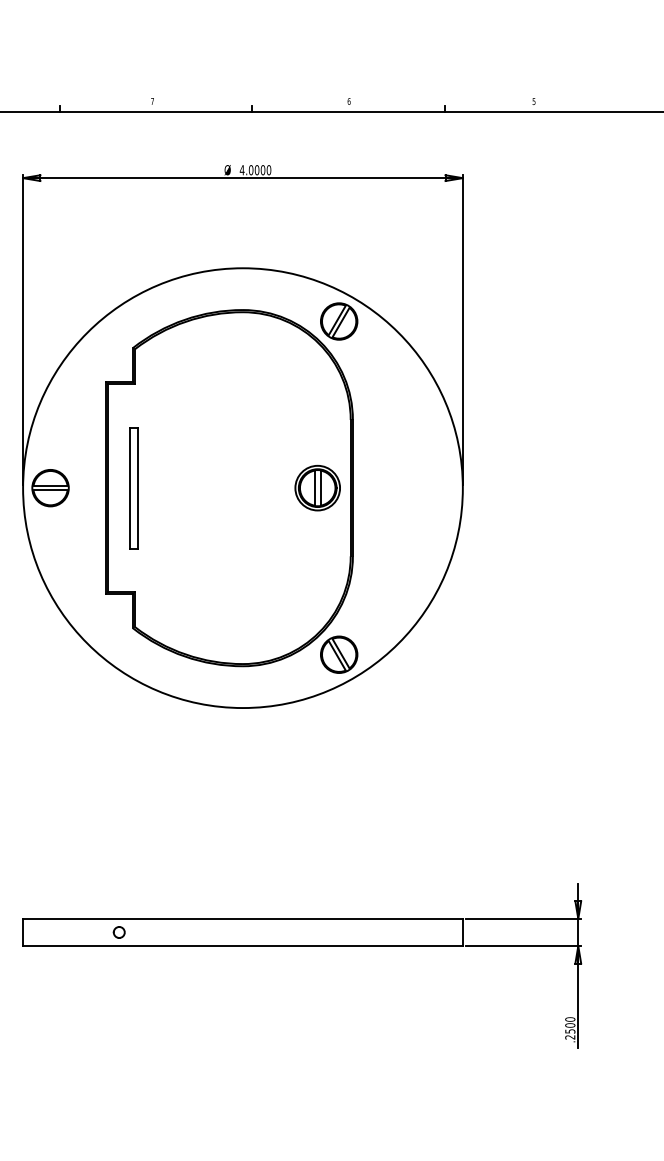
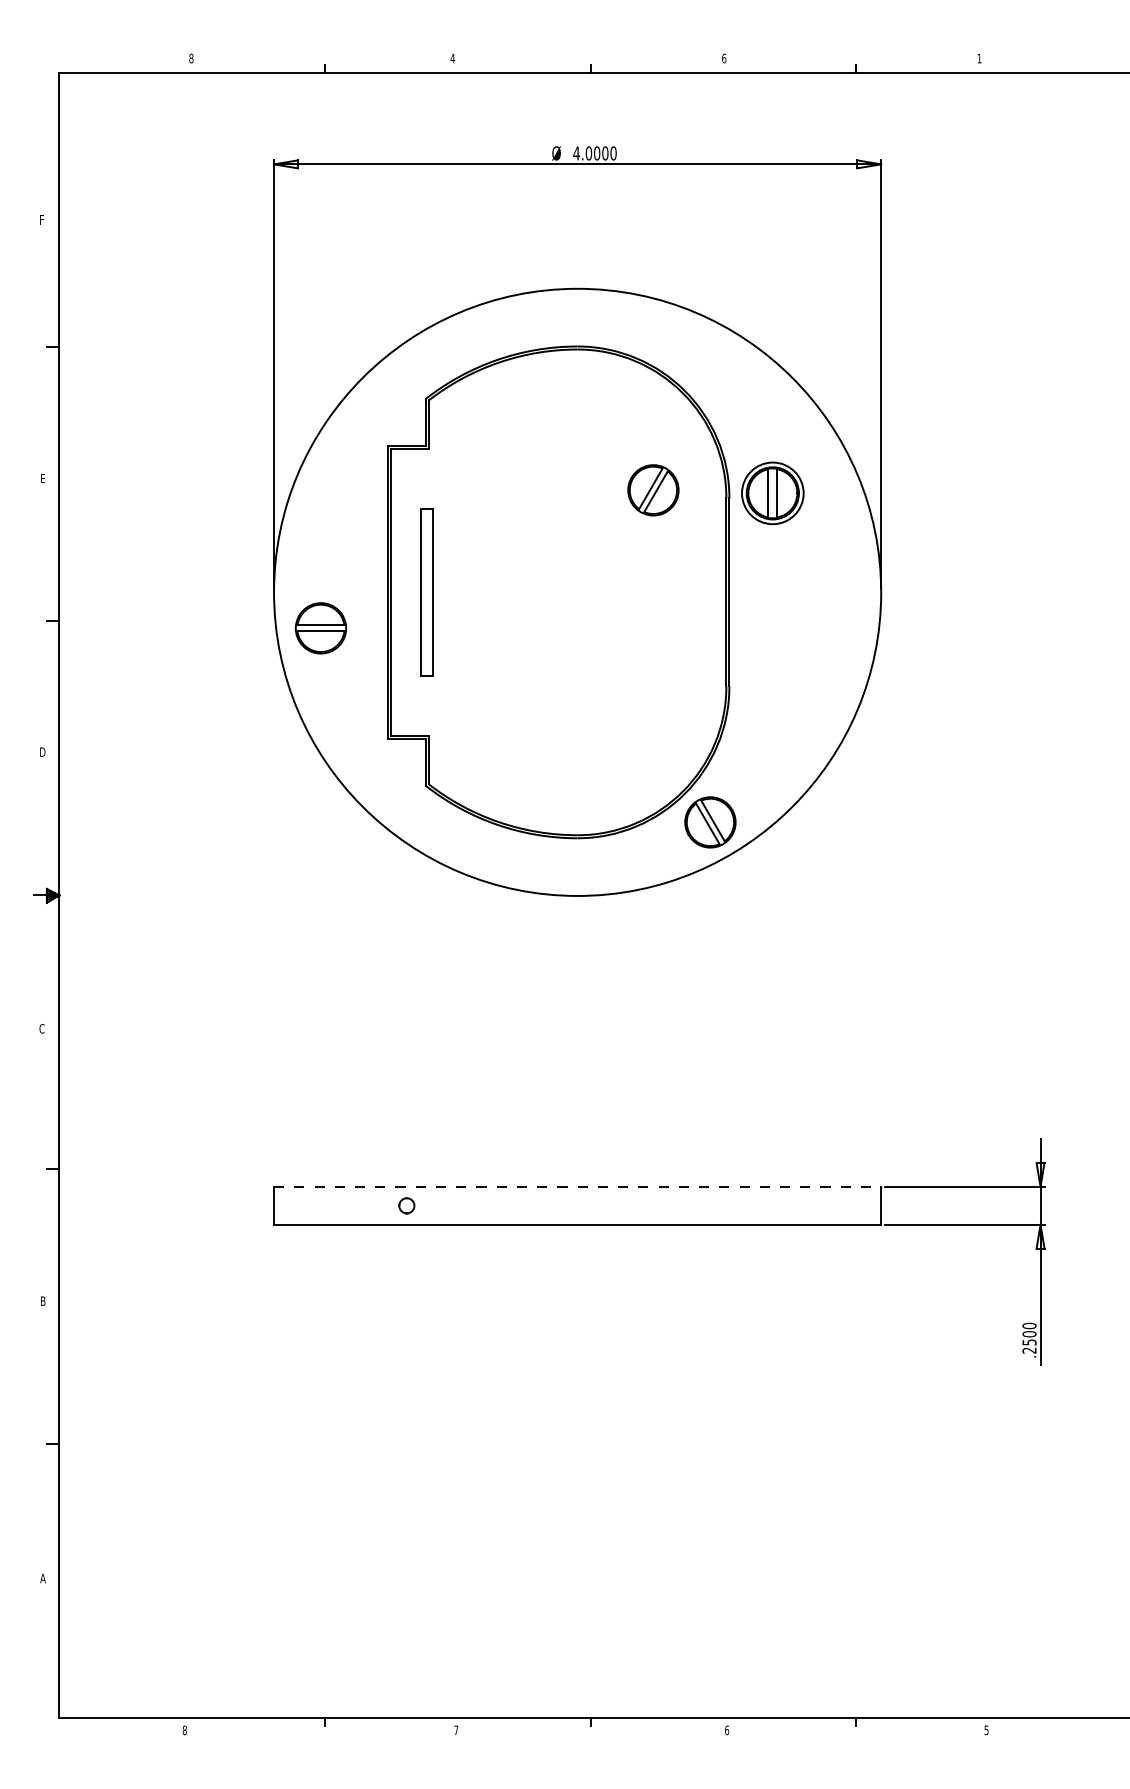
text: (152, 101) -> (452, 58), 7 -> 4
text: (534, 101) -> (979, 58), 5 -> 1
part: (339, 321) -> (653, 490), moved
part: (50, 488) -> (320, 628), moved
part: (317, 488) -> (772, 493), moved
line: (242, 918) -> (577, 1186), solid -> dashed

